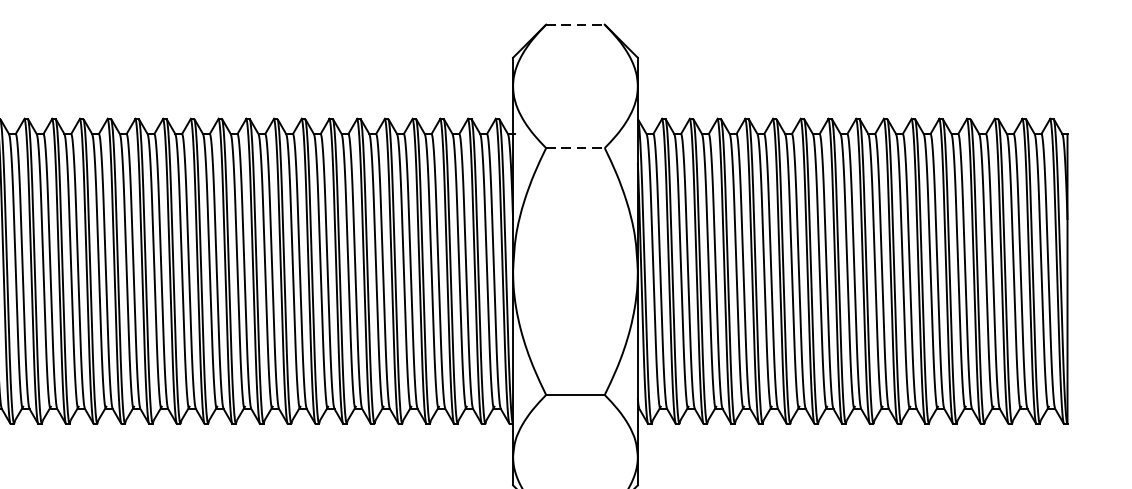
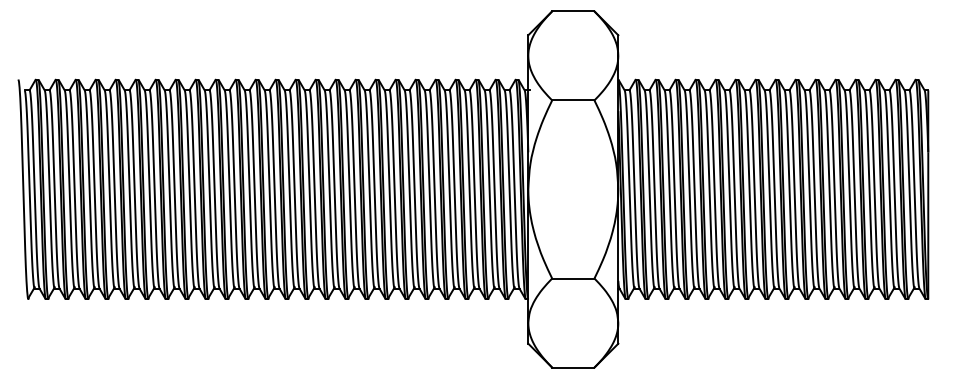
line: (575, 24) -> (573, 11), dashed -> solid
line: (575, 148) -> (573, 100), dashed -> solid

